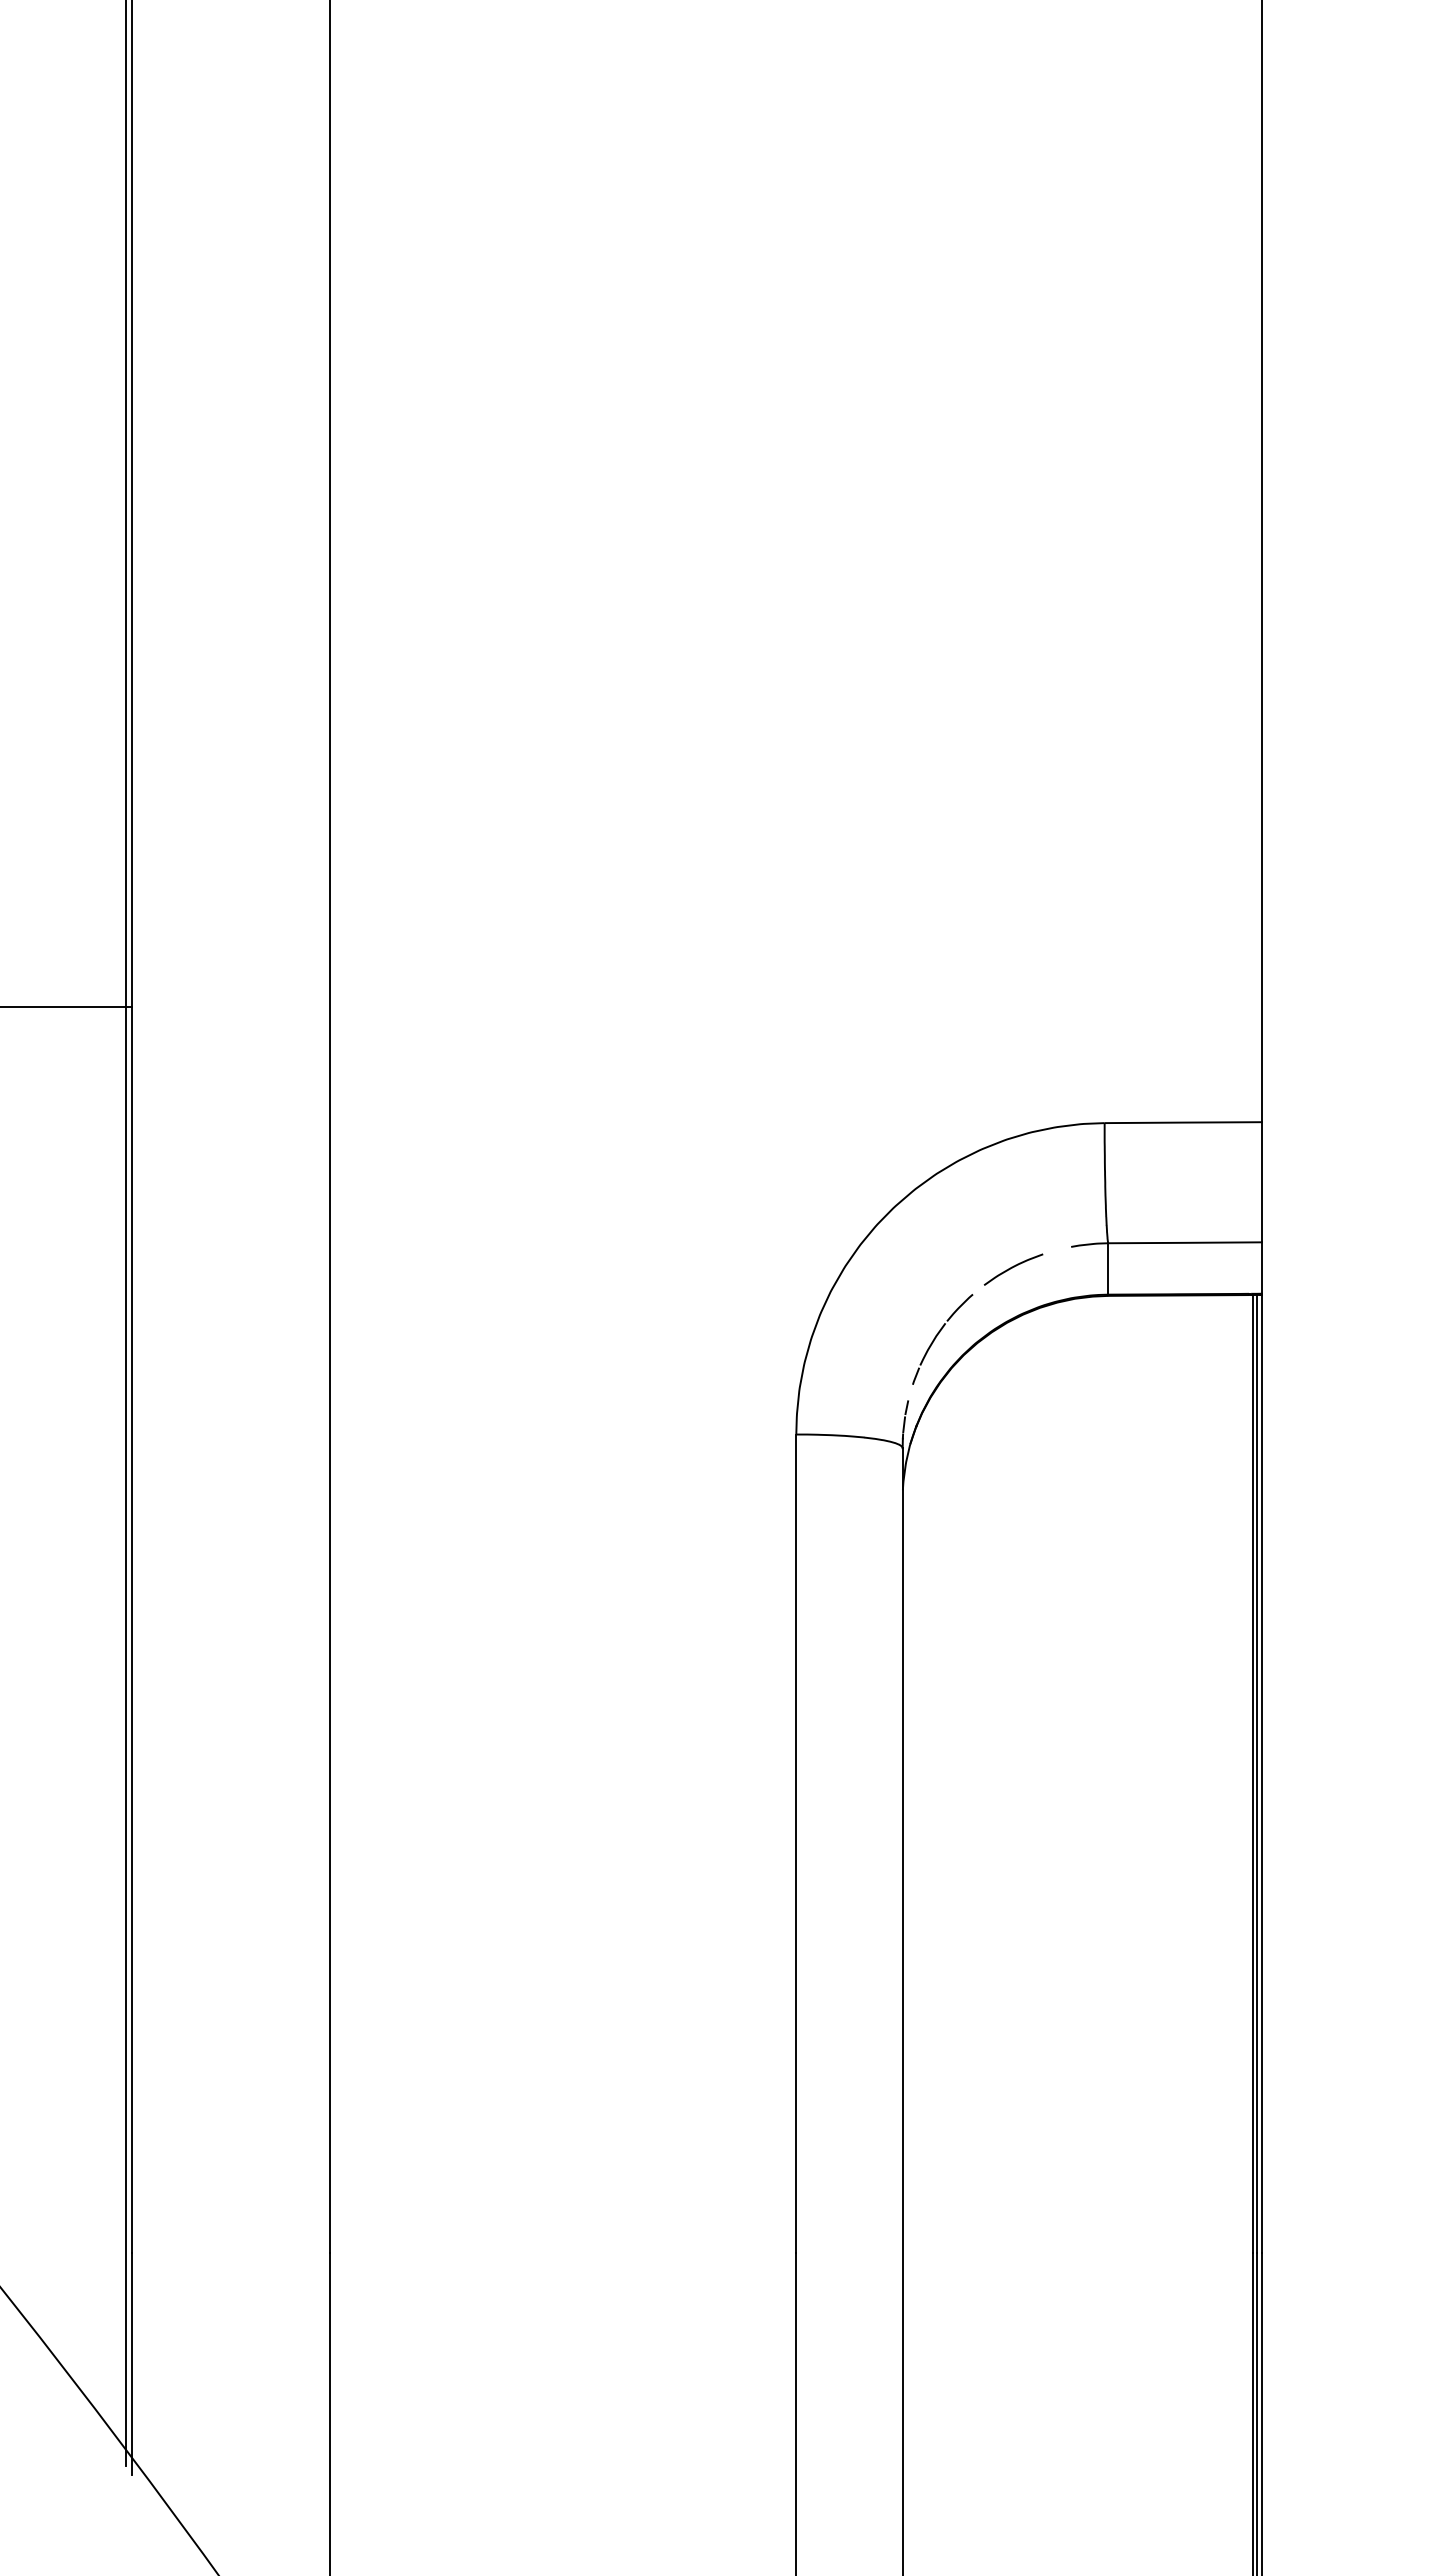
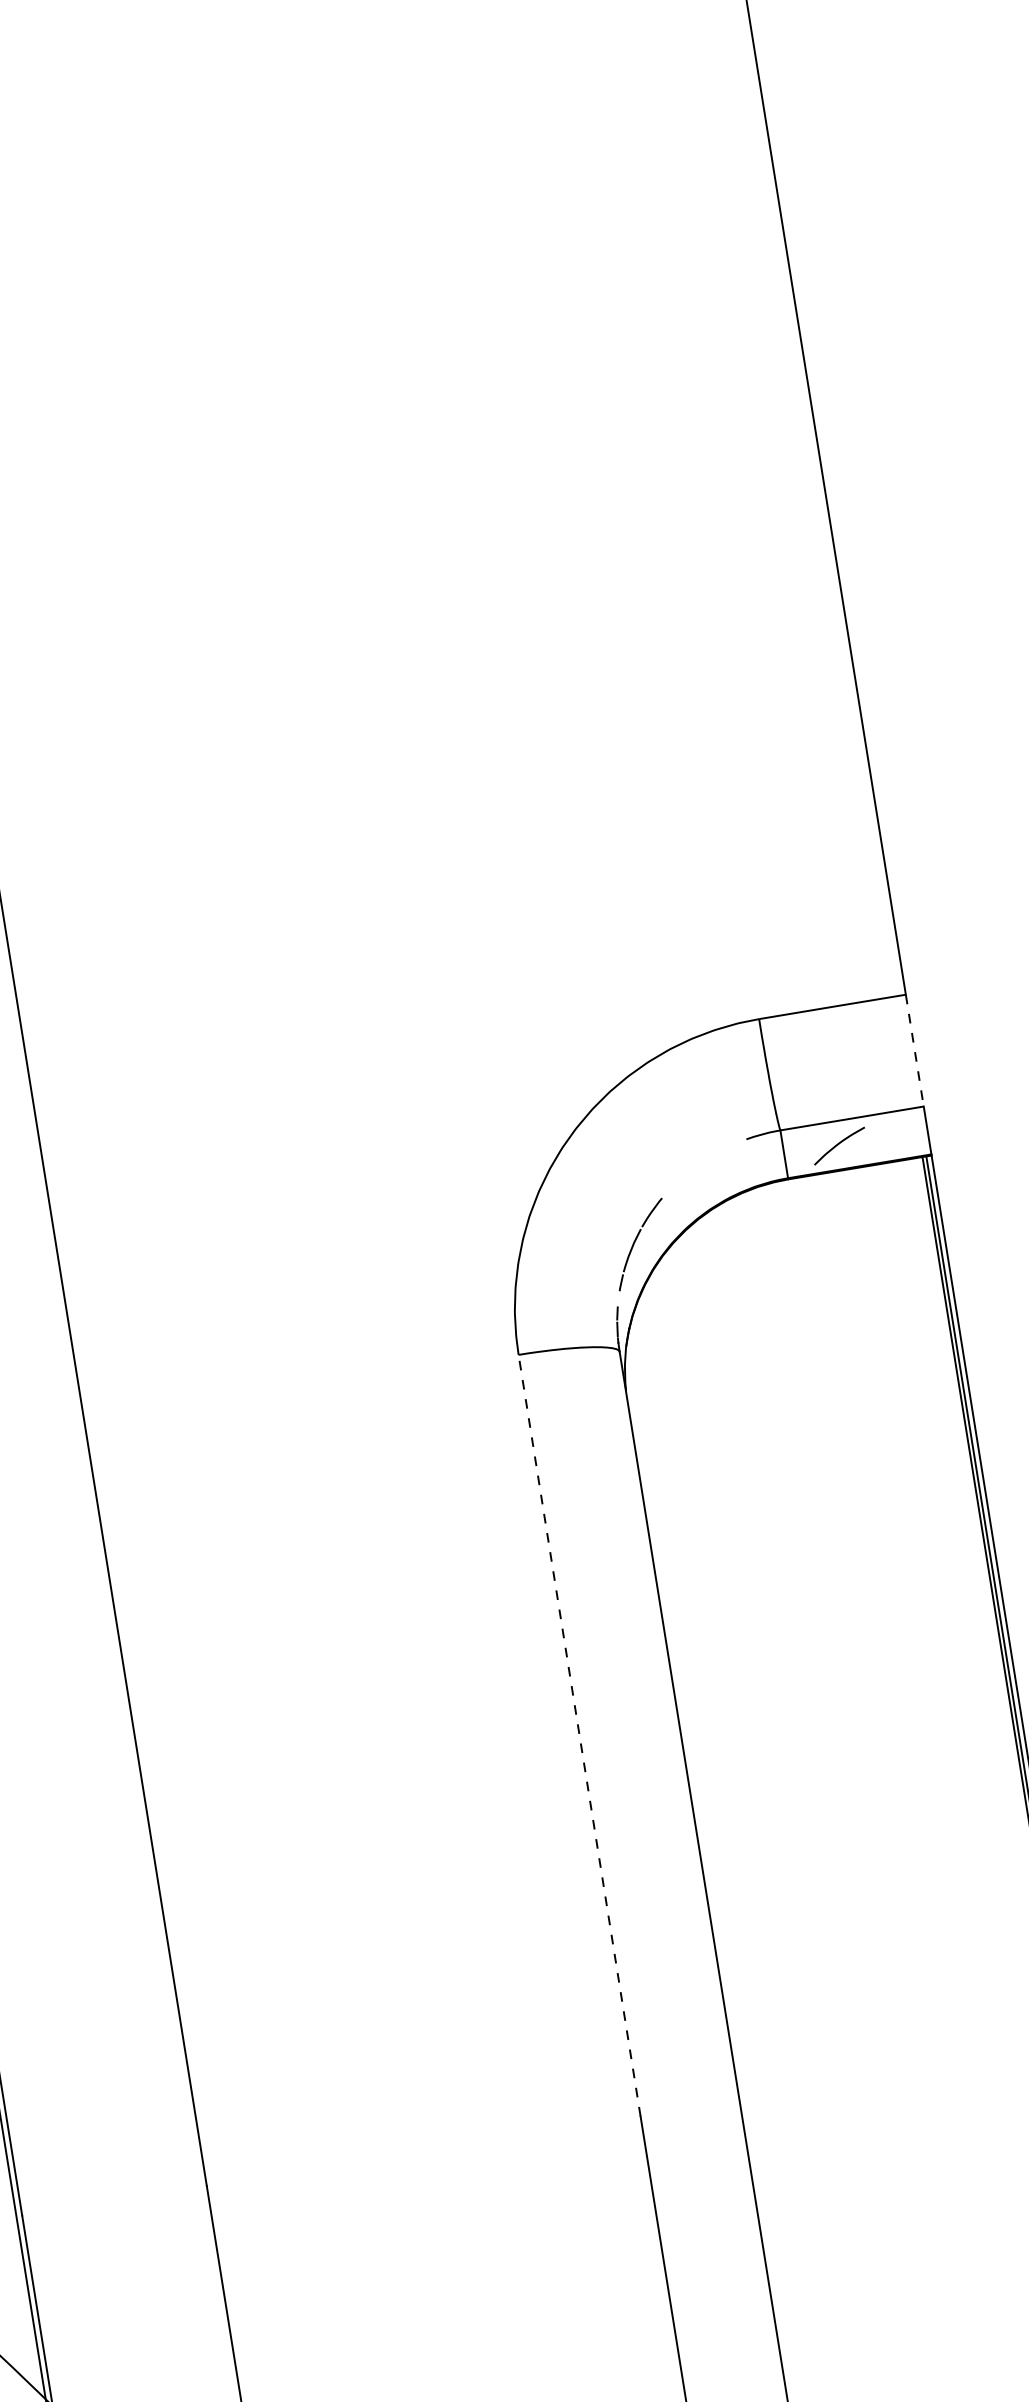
line: (1262, 1182) -> (914, 1050), solid -> dashed
curve: (1012, 1268) -> (838, 1145), moved
line: (796, 1843) -> (579, 1735), solid -> dashed

